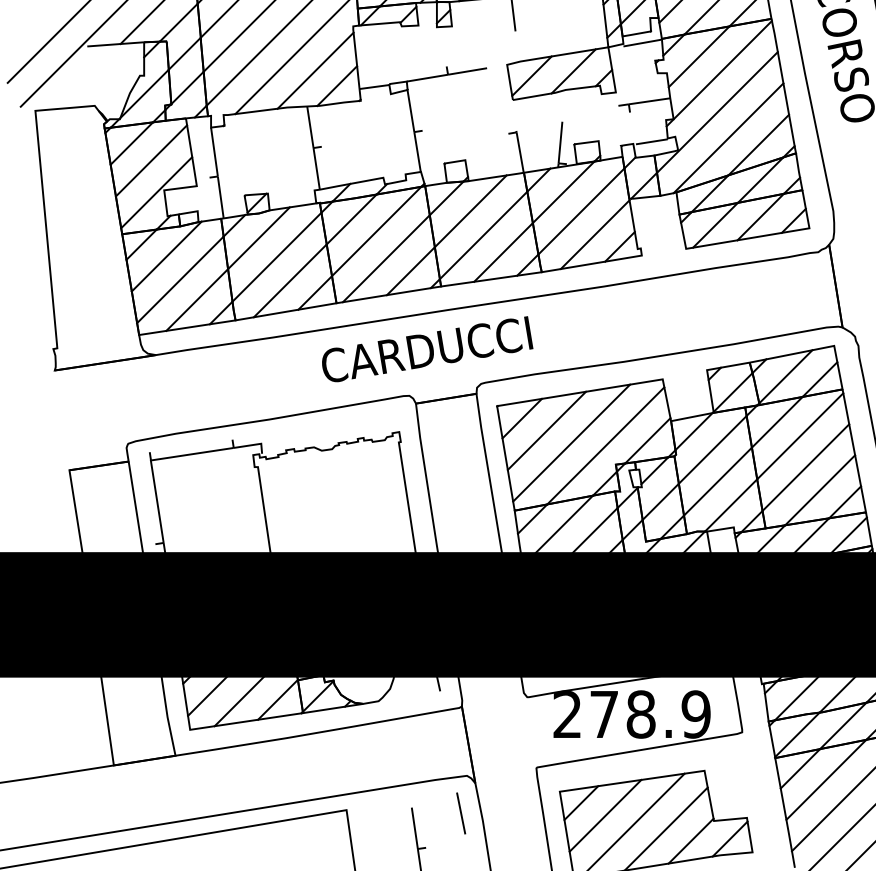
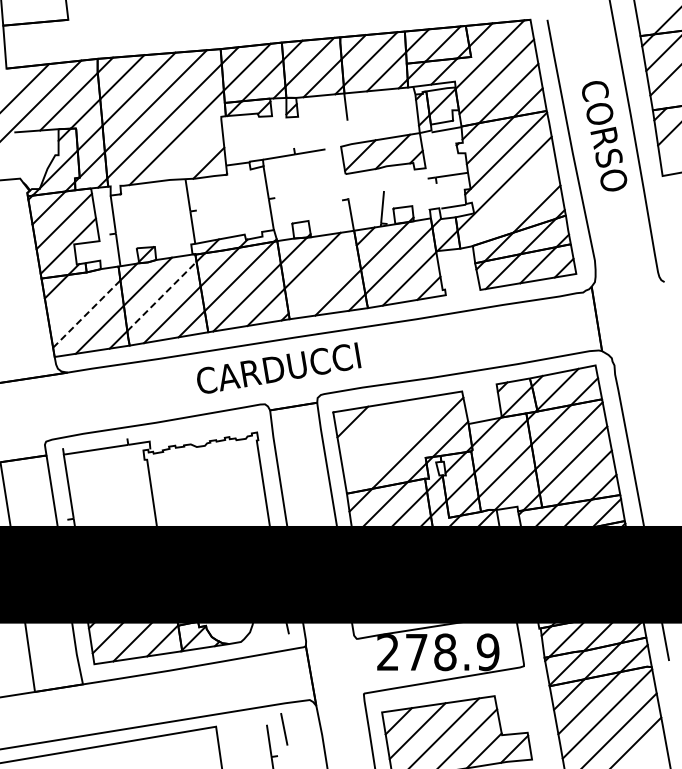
line: (314, 69) -> (191, 150), removed
line: (728, 137) -> (513, 203), removed
line: (483, 235) -> (322, 279), removed
line: (165, 255) -> (75, 295), removed
line: (276, 257) -> (161, 296), solid -> dashed
line: (180, 280) -> (86, 314), solid -> dashed
line: (546, 430) -> (371, 431), removed
line: (570, 442) -> (390, 440), removed
line: (461, 813) -> (284, 729), moved

